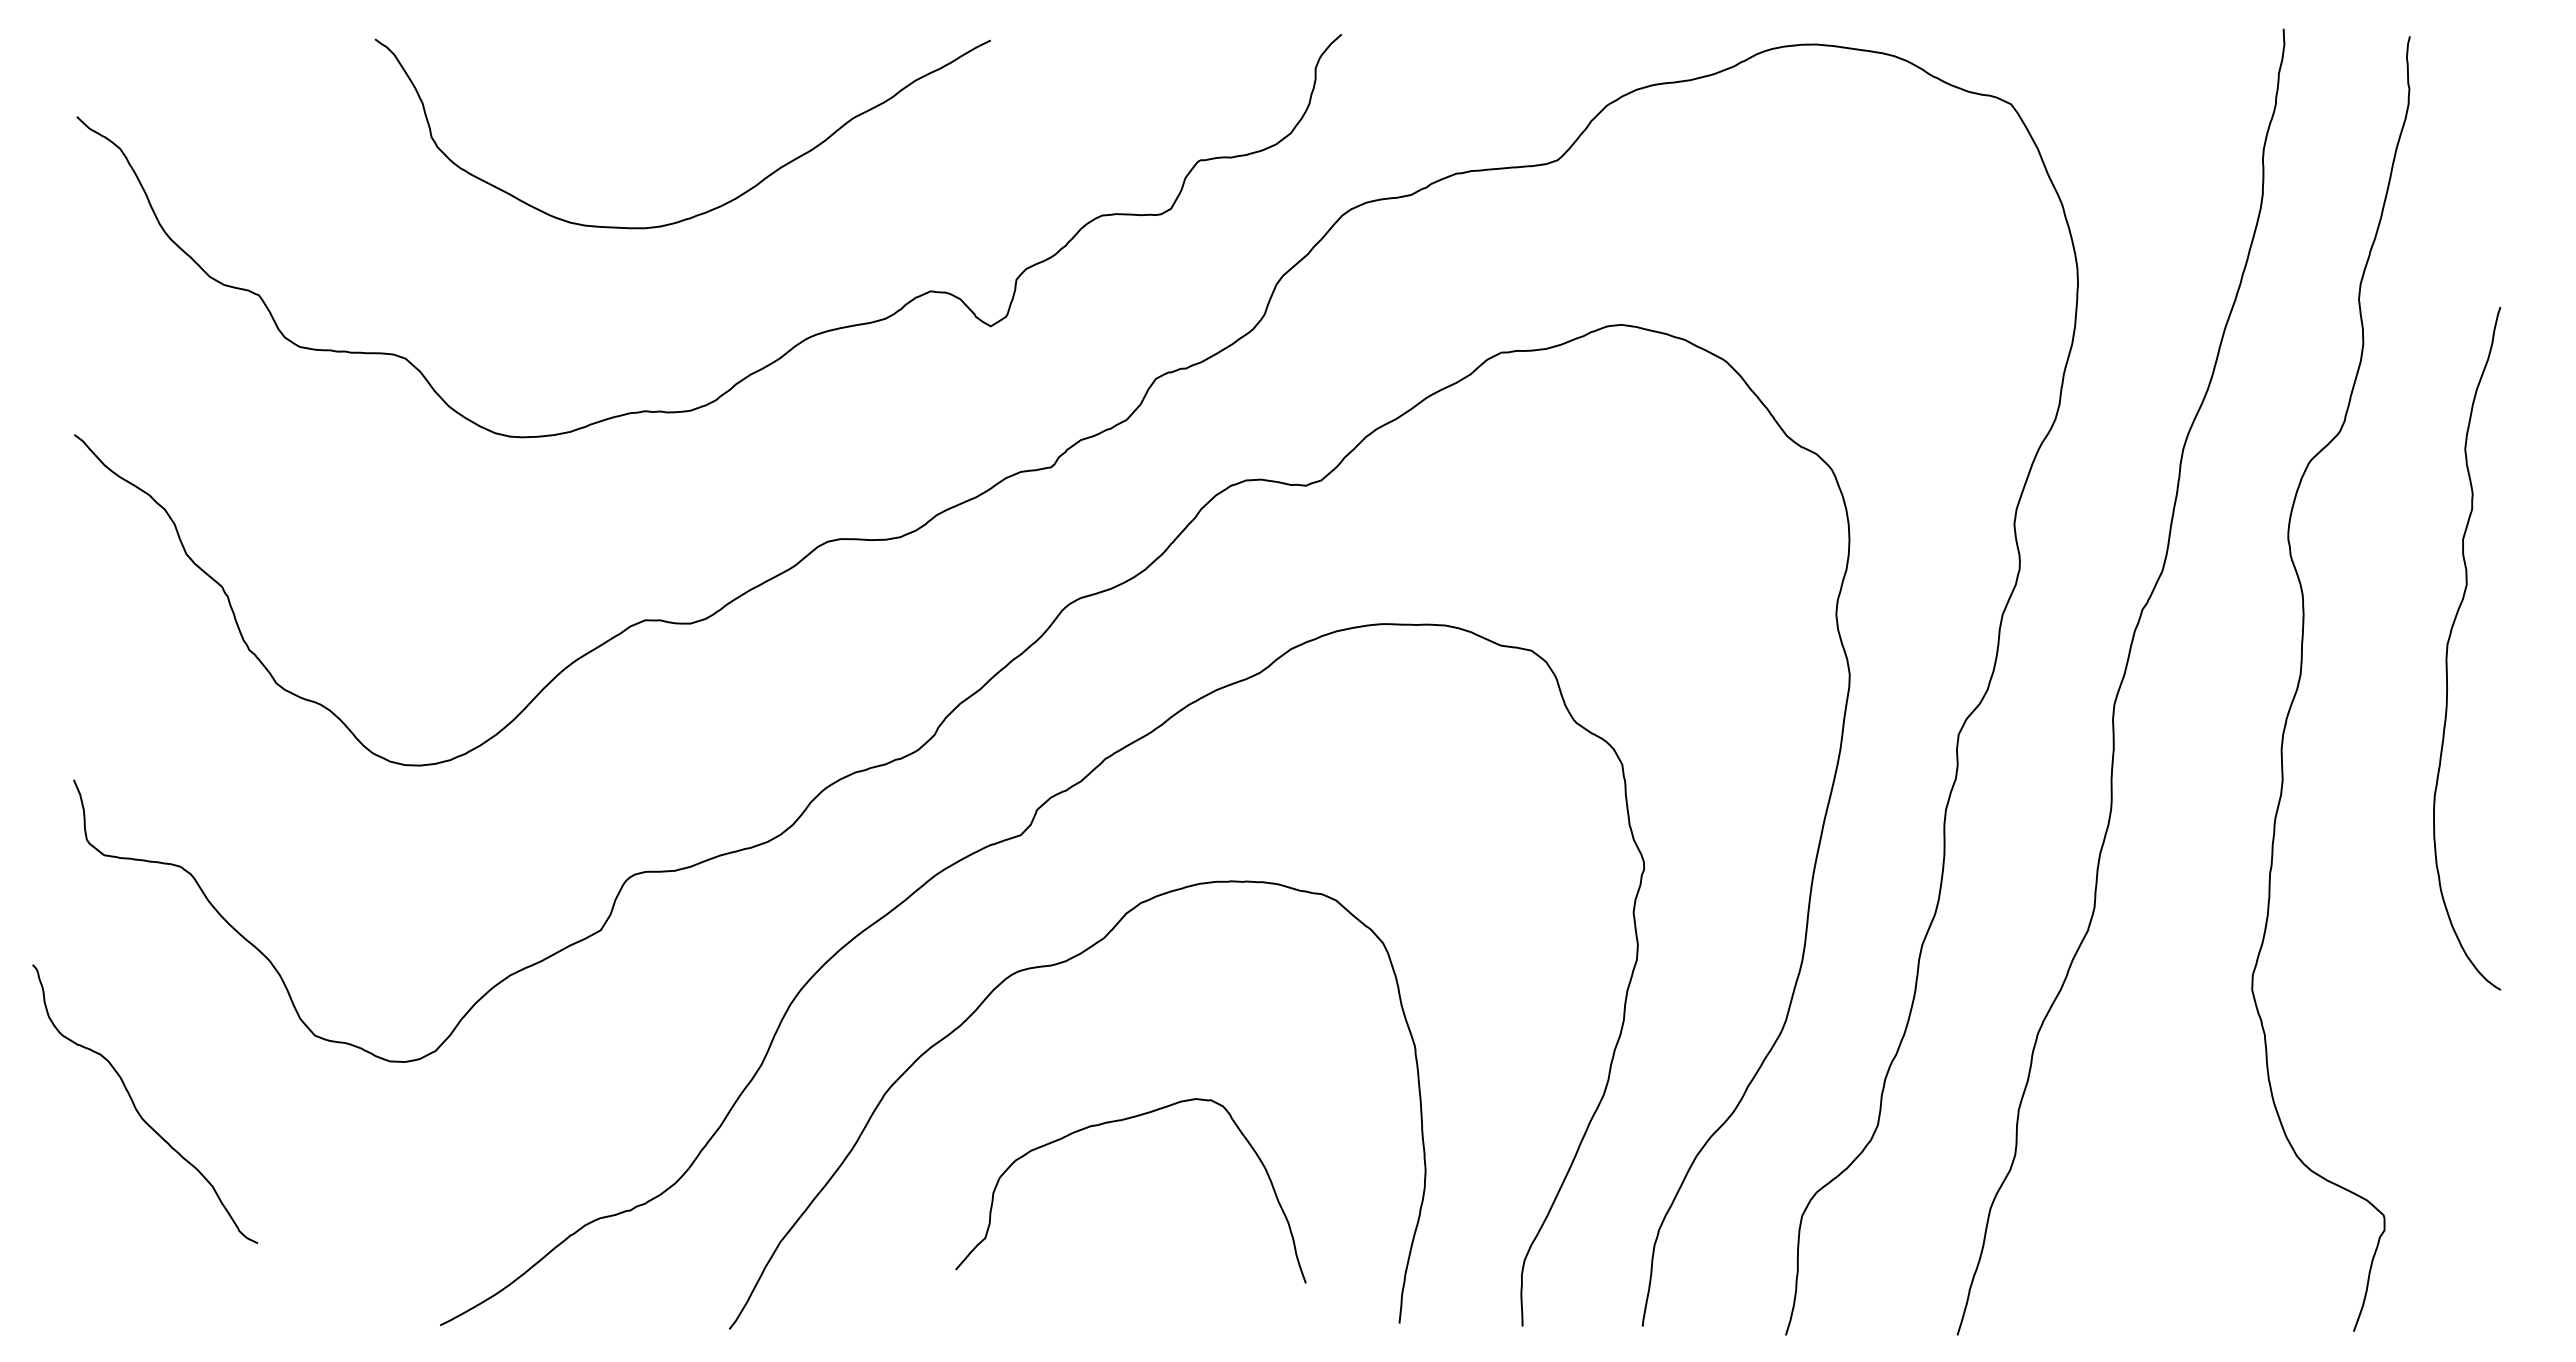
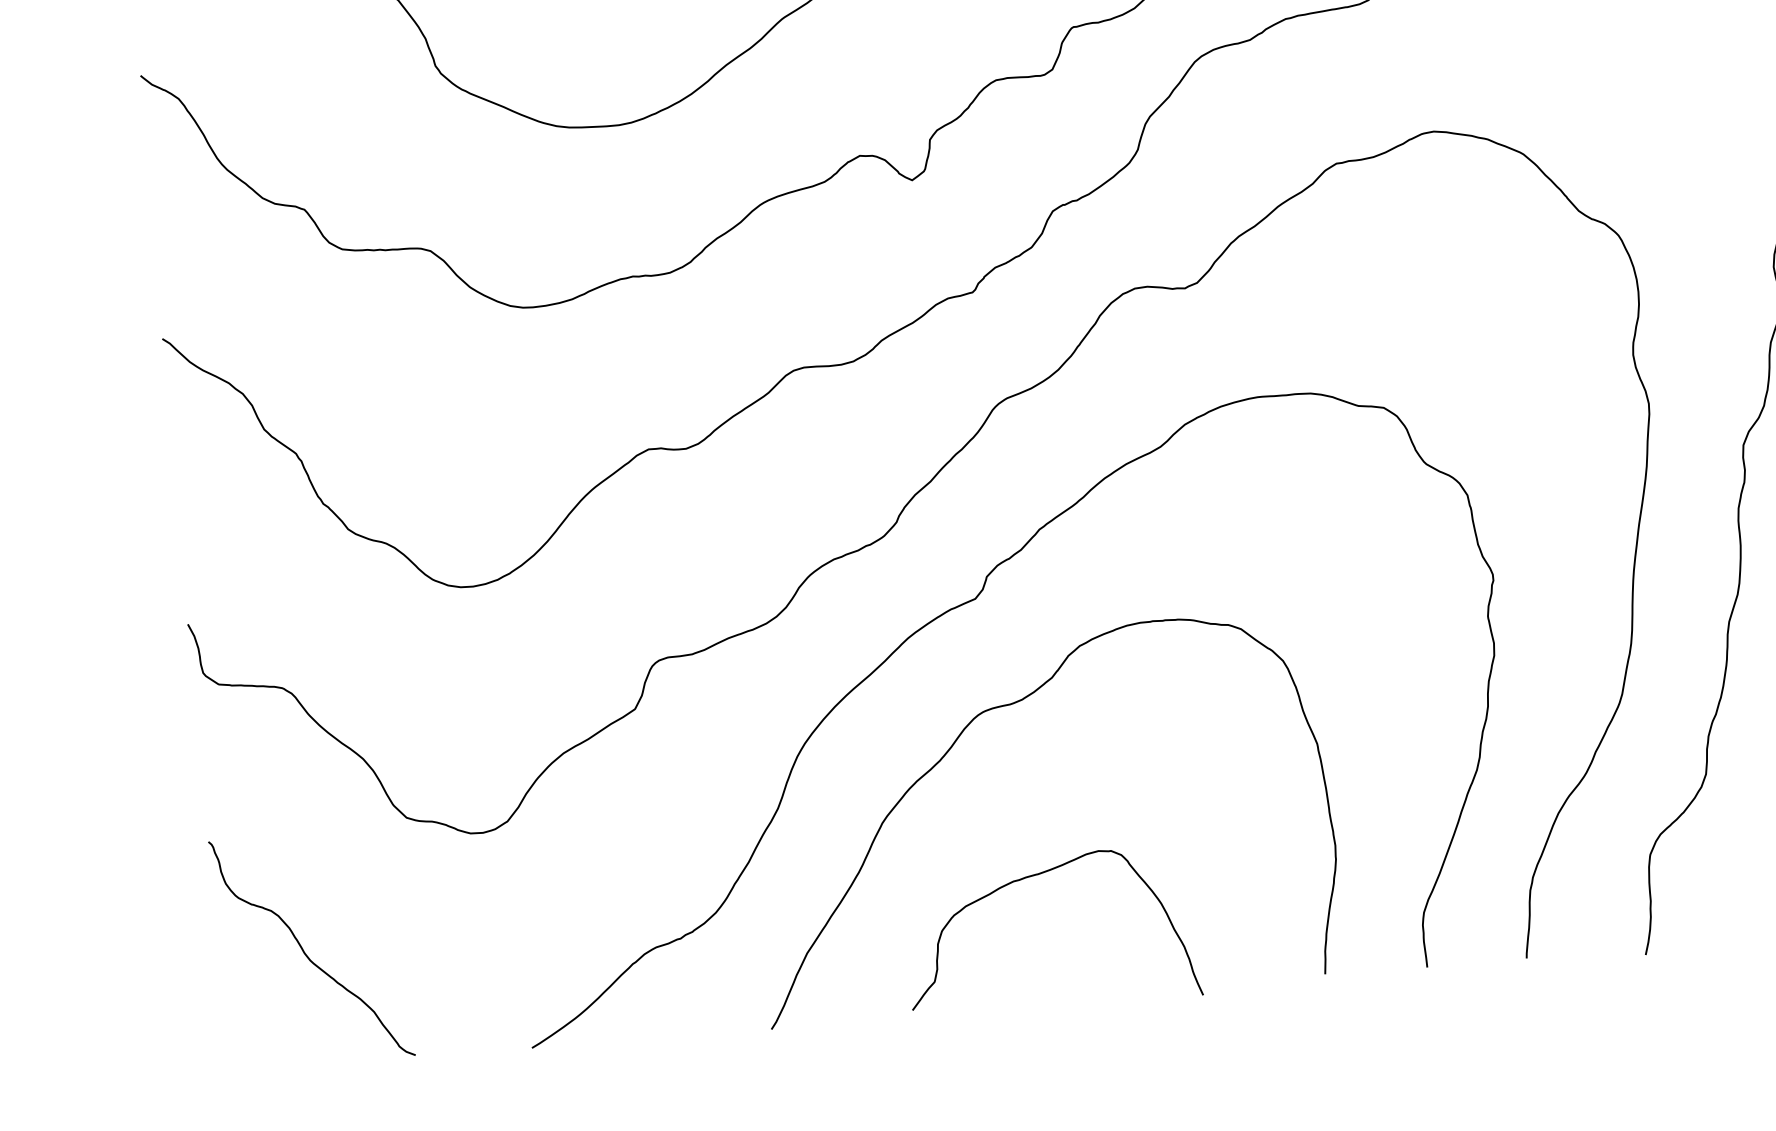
curve: (136, 1107) -> (305, 952), moved
curve: (1120, 1121) -> (1037, 875), moved

